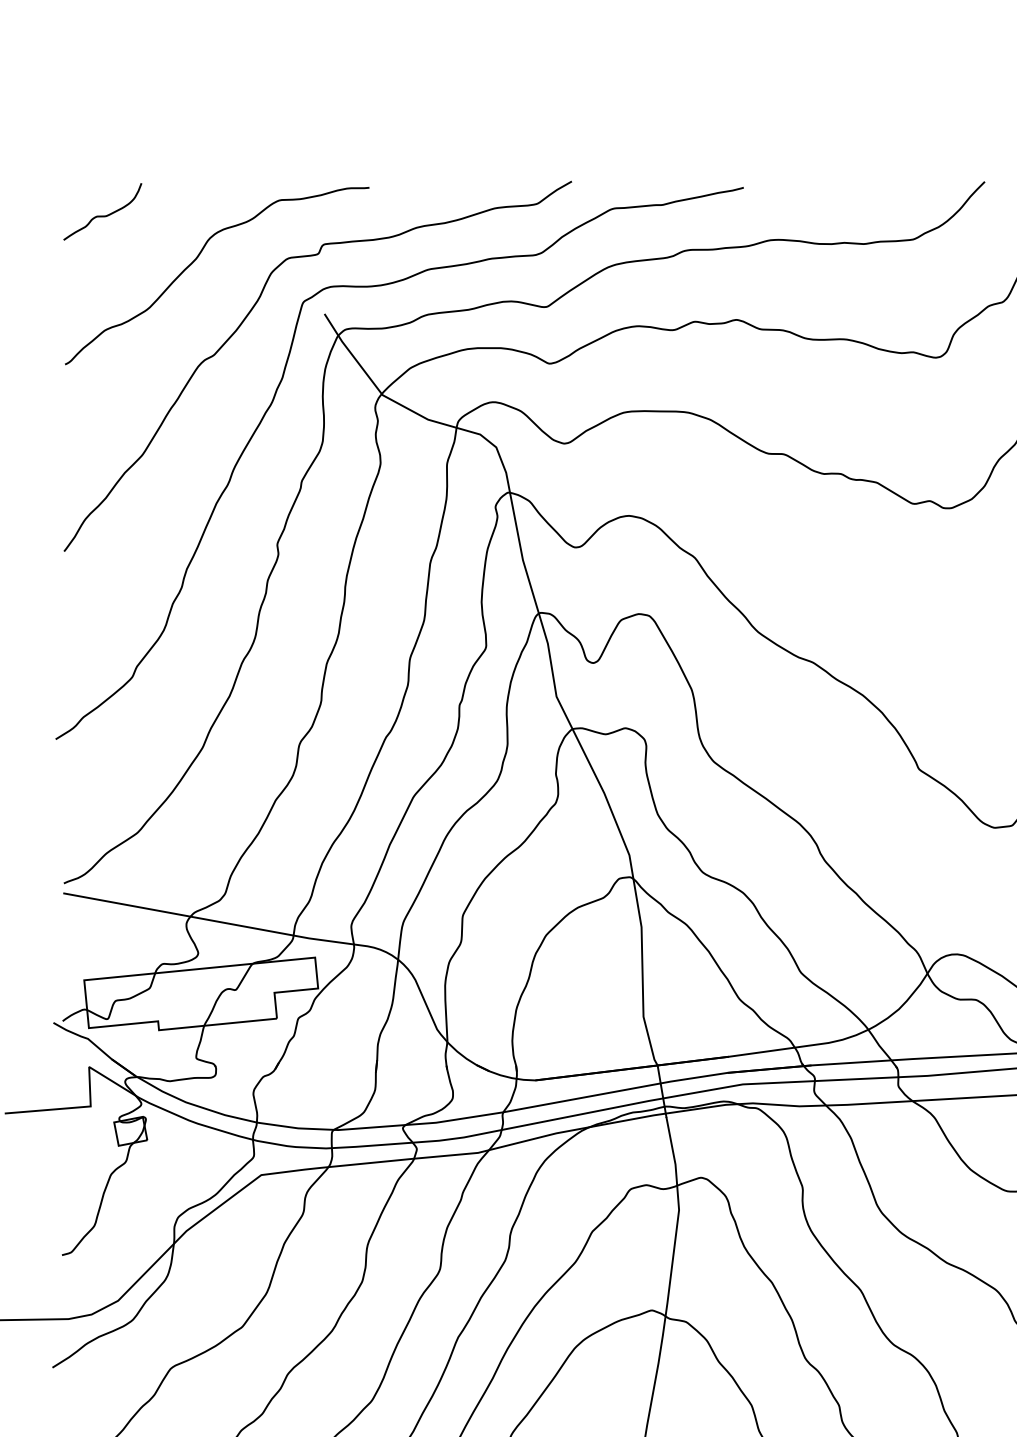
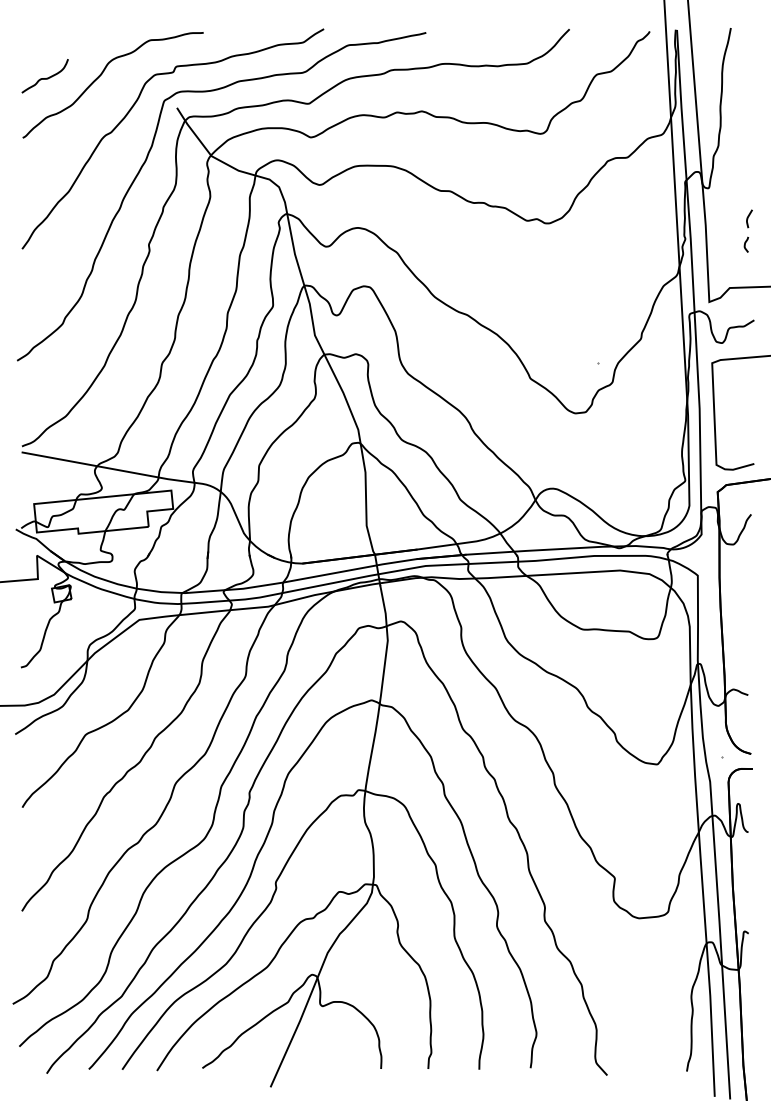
curve: (101, 215) -> (44, 78), moved

